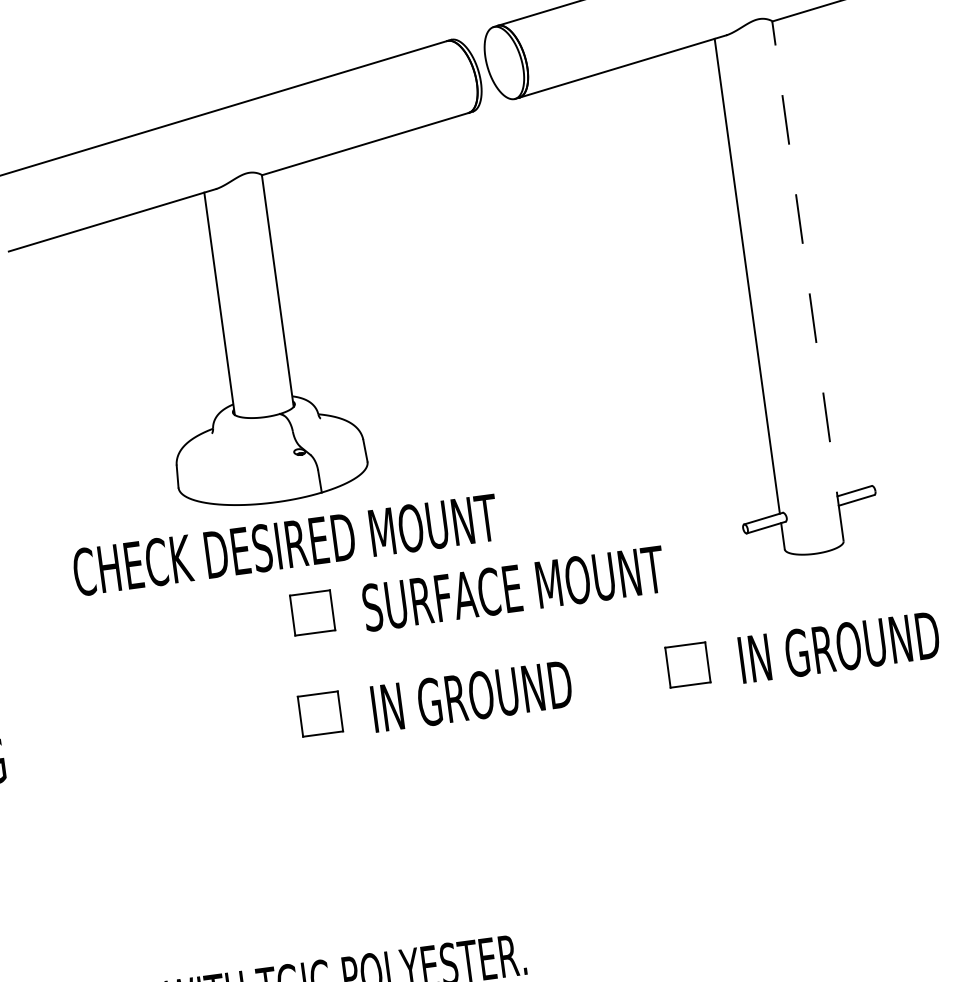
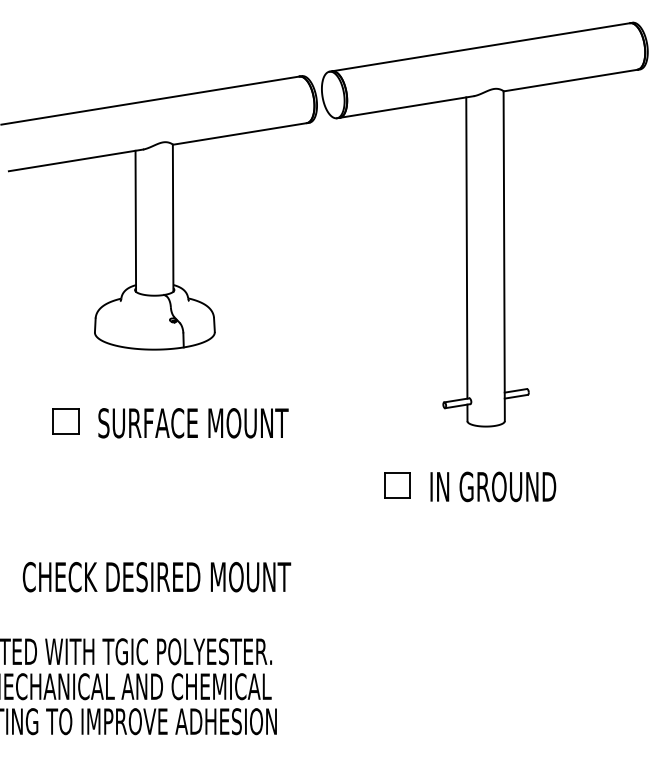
line: (808, 281) -> (504, 256), dashed -> solid
text: (285, 545) -> (156, 577), moved
part: (477, 593) -> (170, 423), moved
part: (435, 700) -> (237, 486), removed

